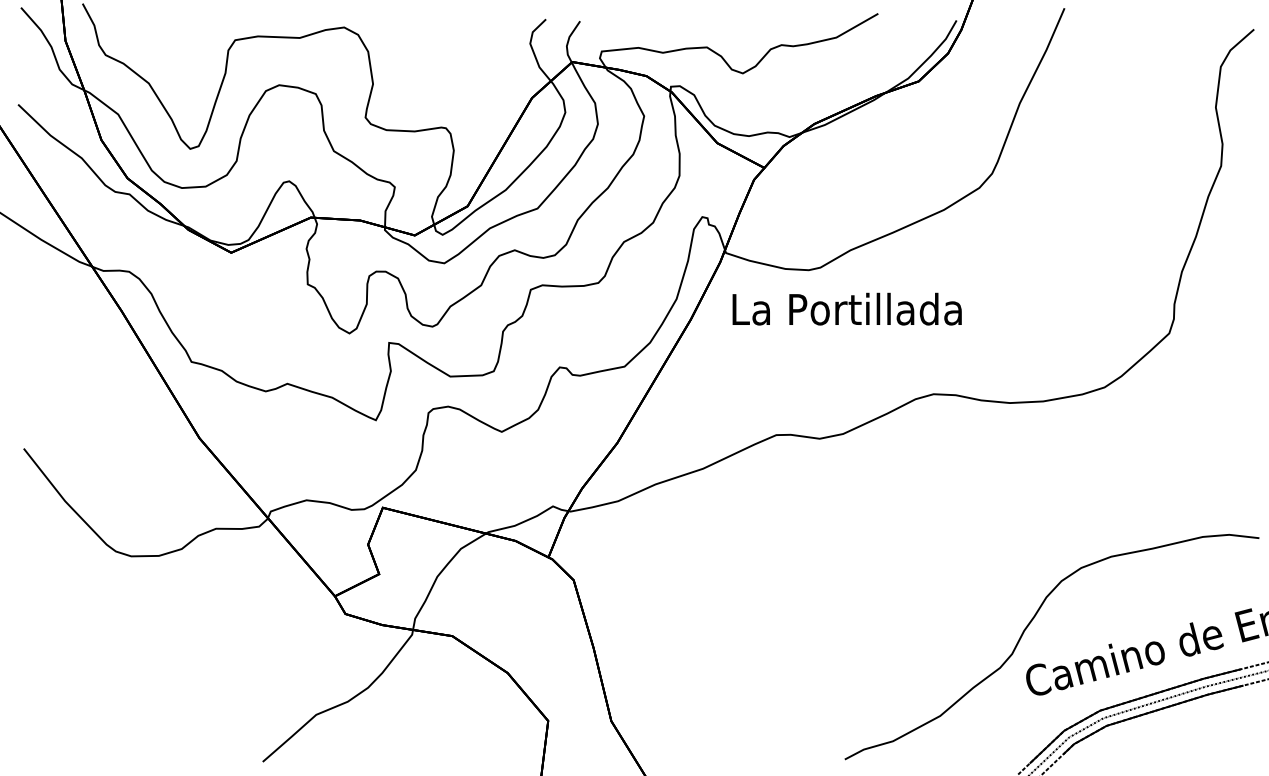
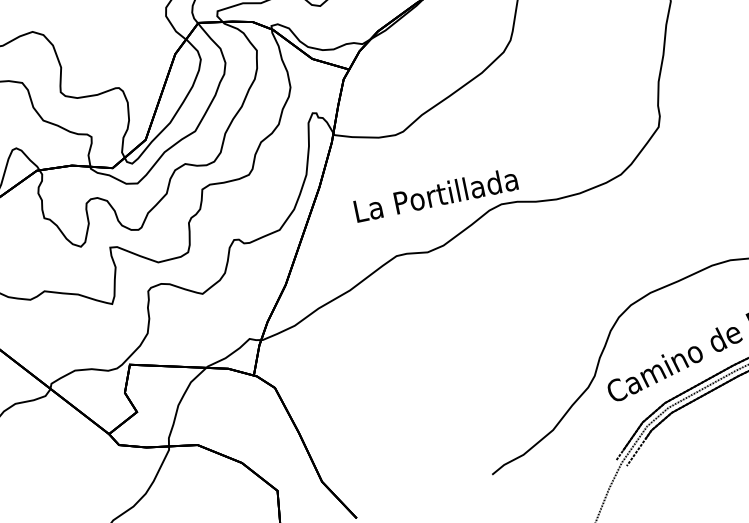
text: (846, 308) -> (435, 194), moved

